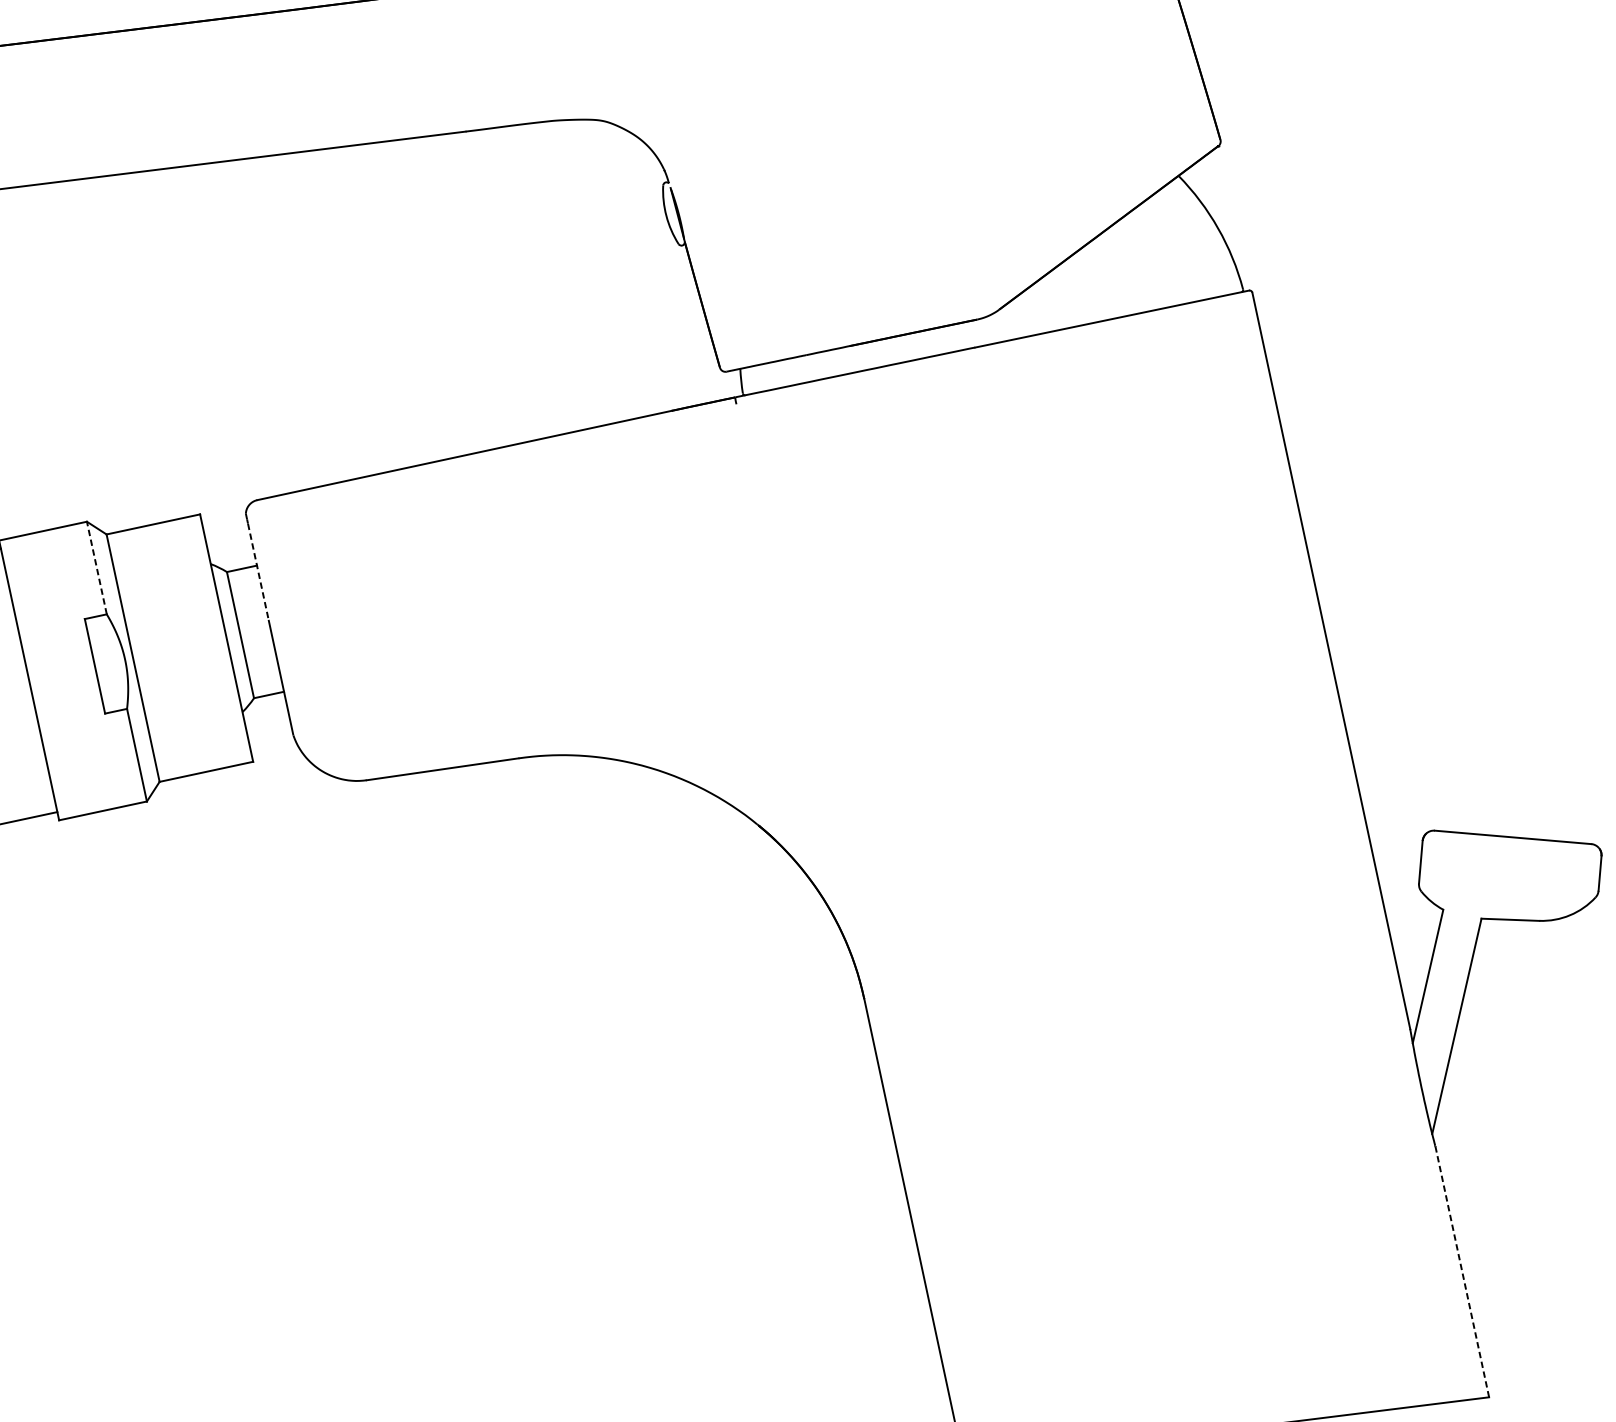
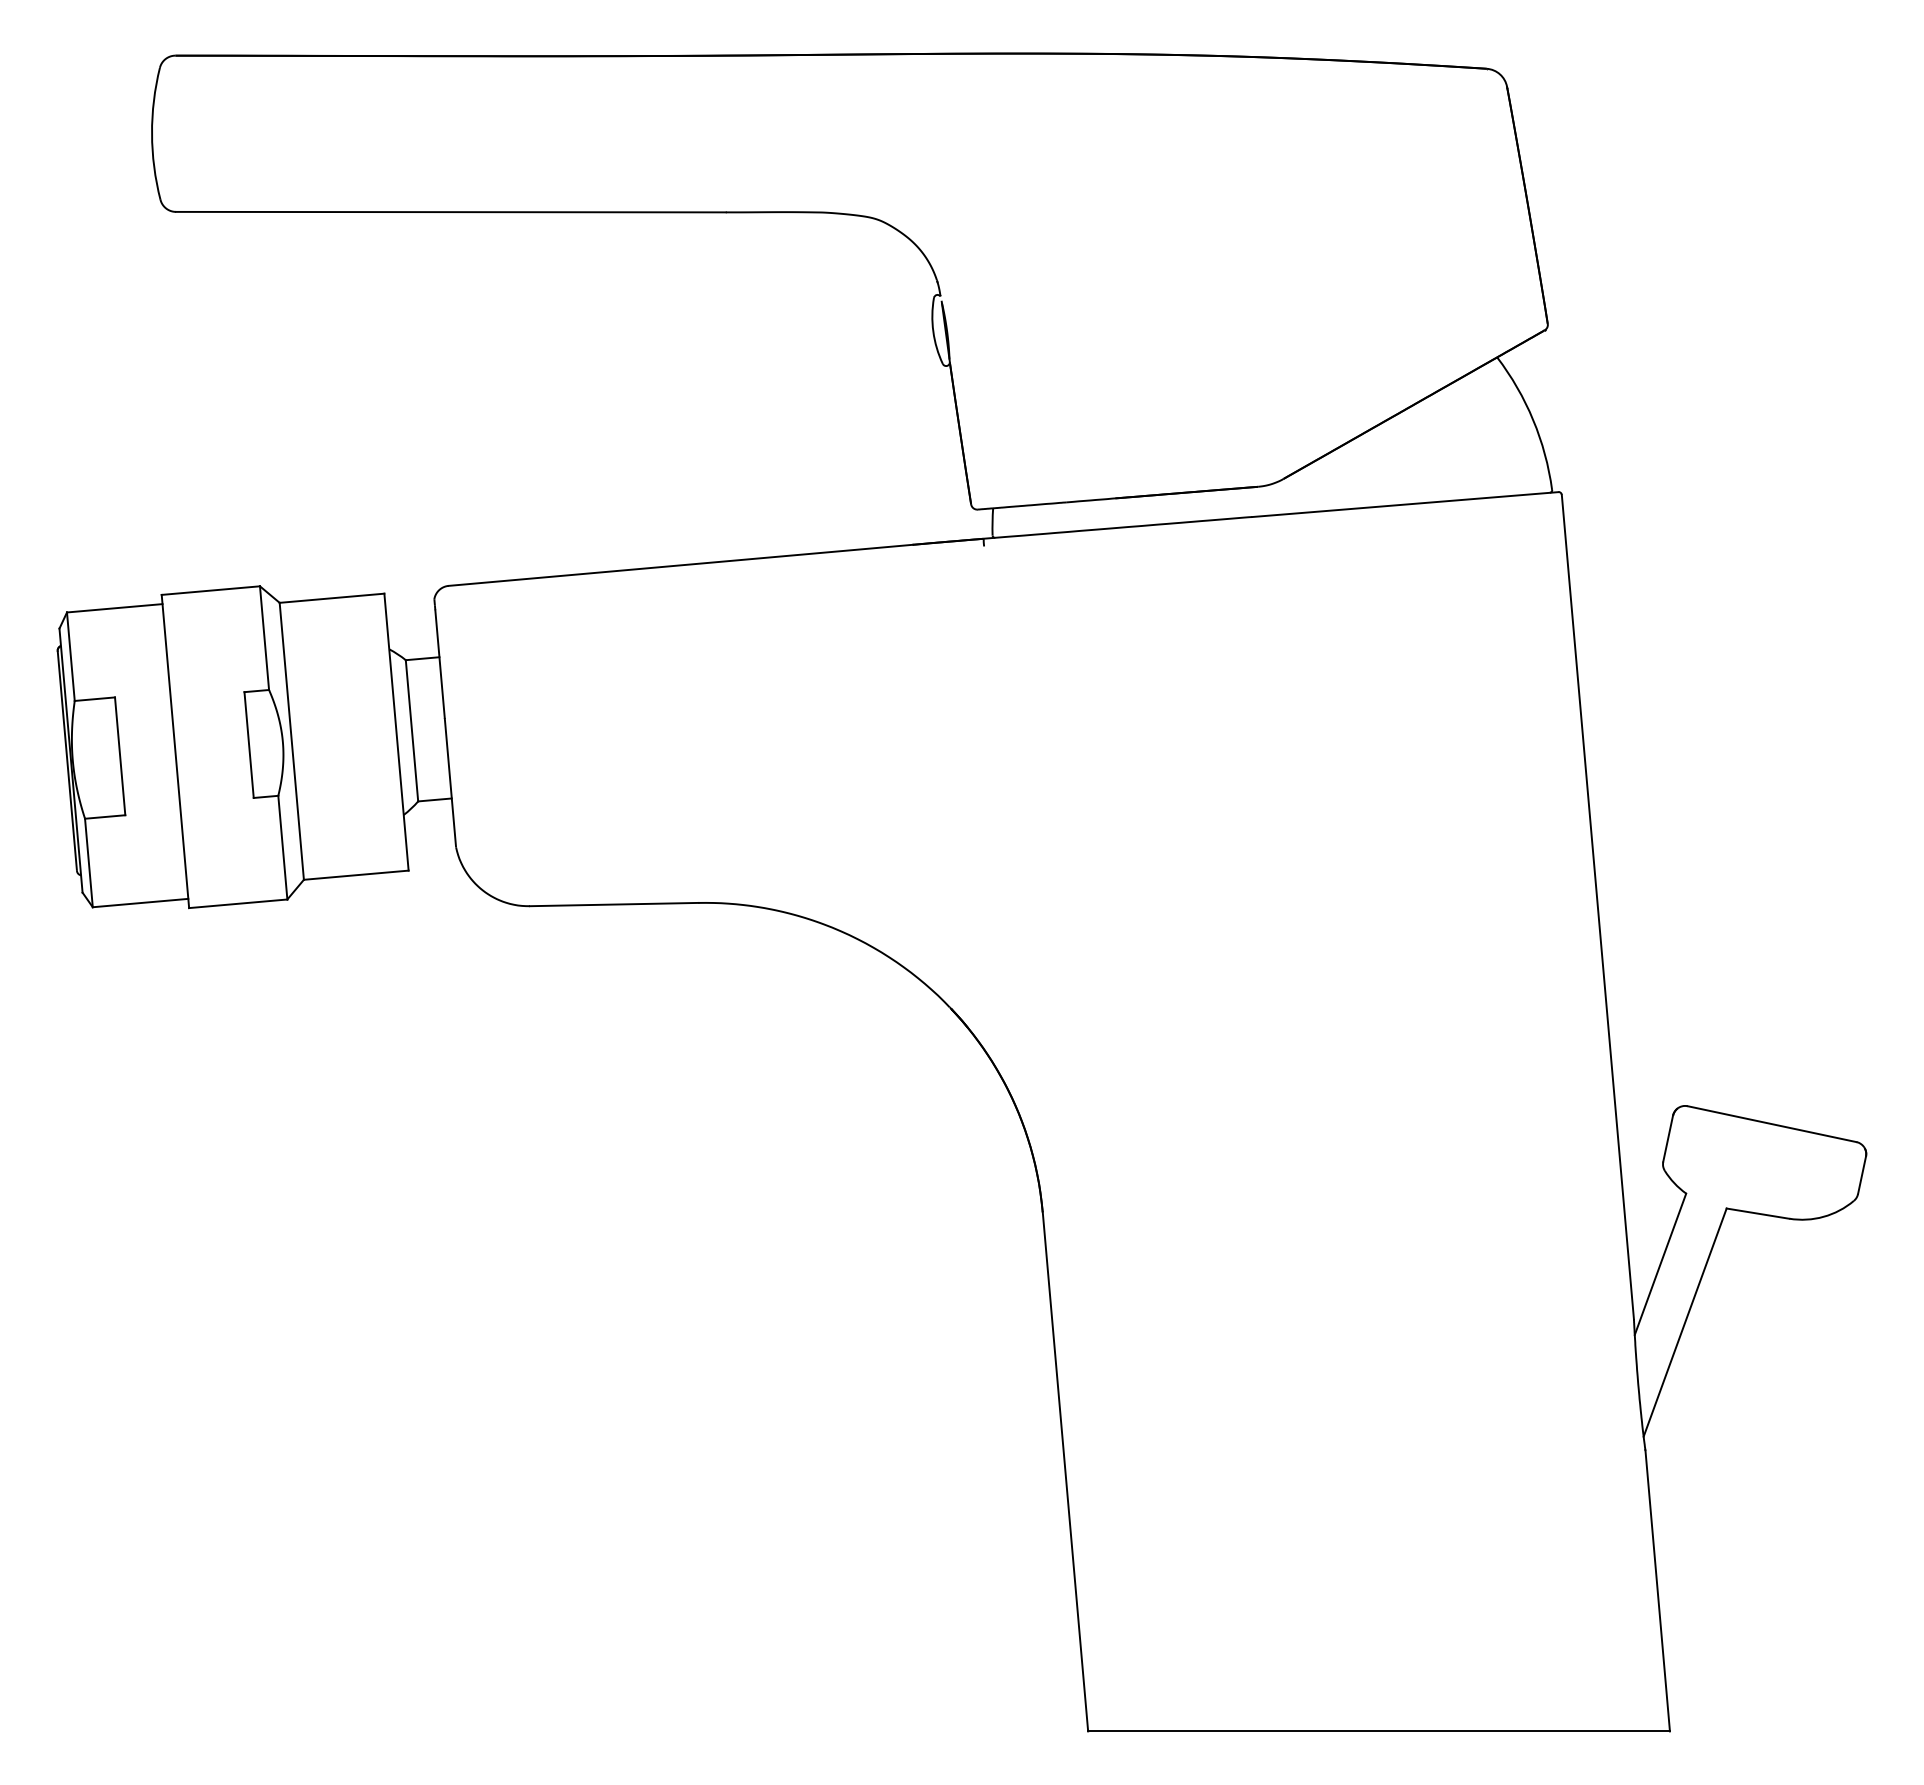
line: (96, 567) -> (264, 637), dashed -> solid
line: (258, 572) -> (440, 664), dashed -> solid
line: (1462, 1271) -> (1657, 1590), dashed -> solid

